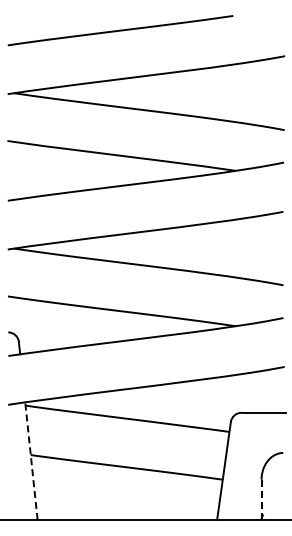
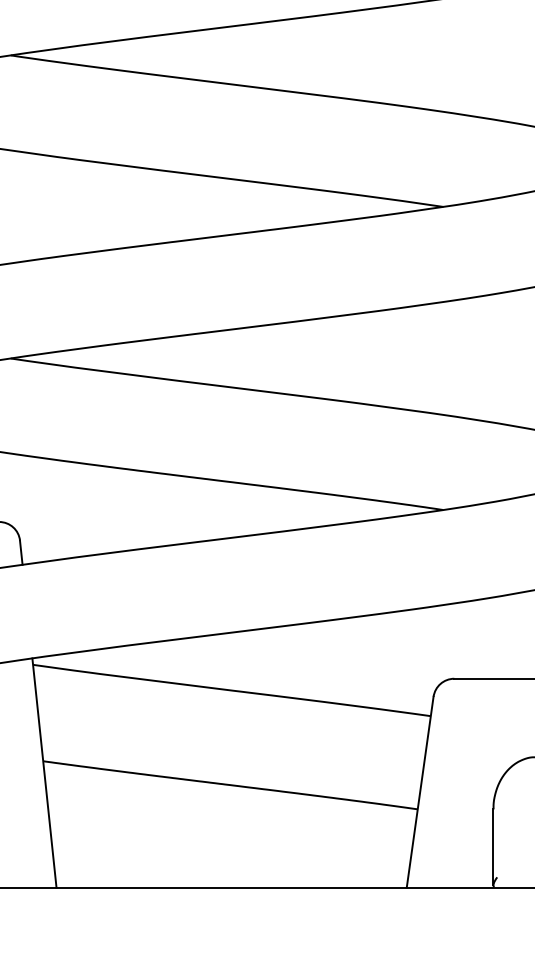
line: (31, 460) -> (44, 771), dashed -> solid
line: (261, 499) -> (493, 847), dashed -> solid

